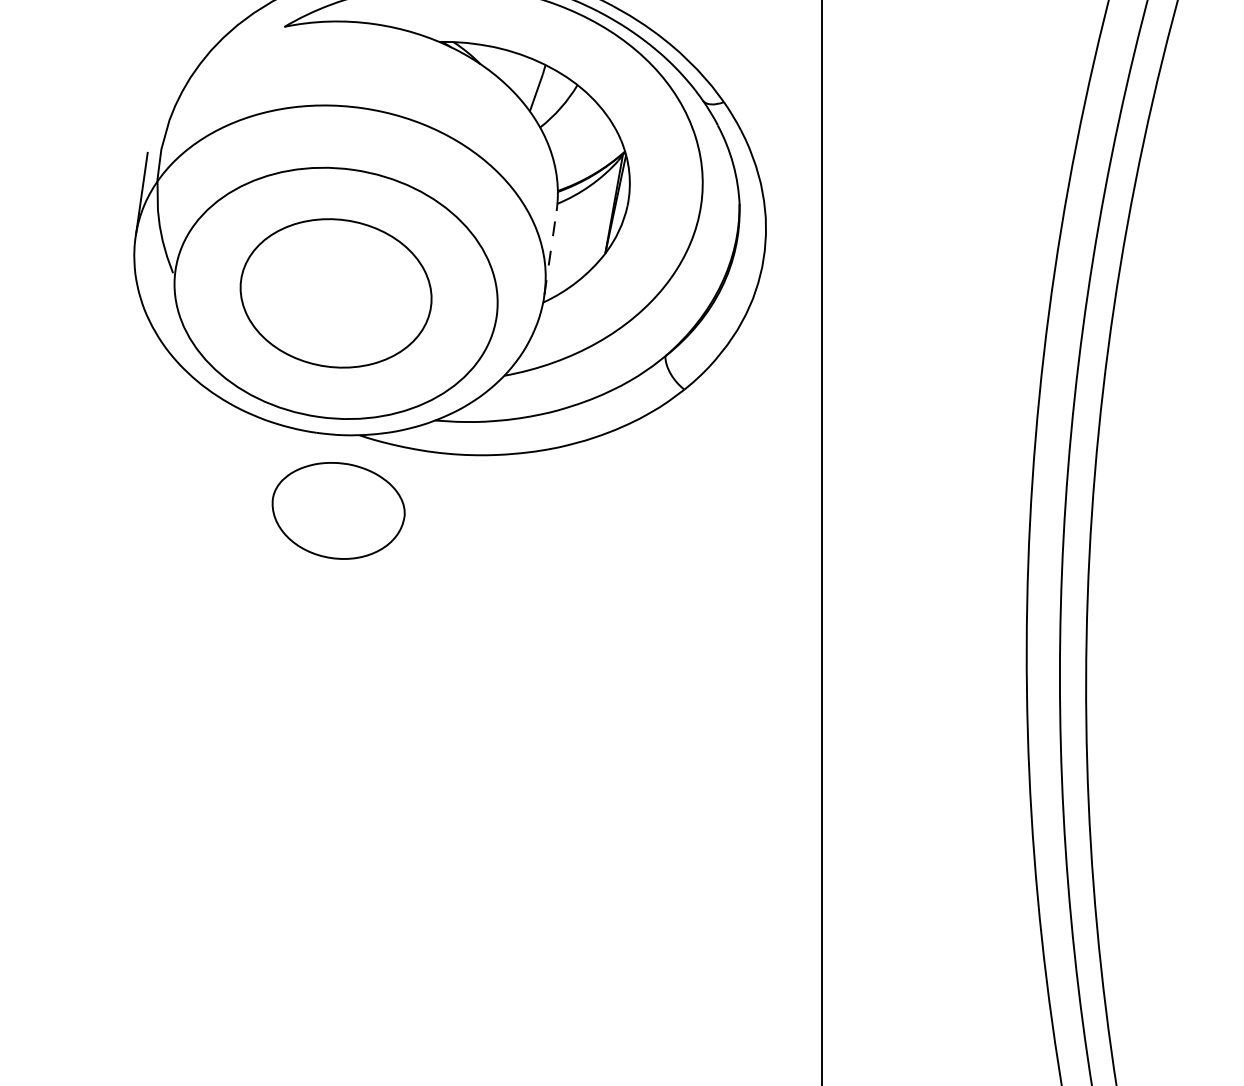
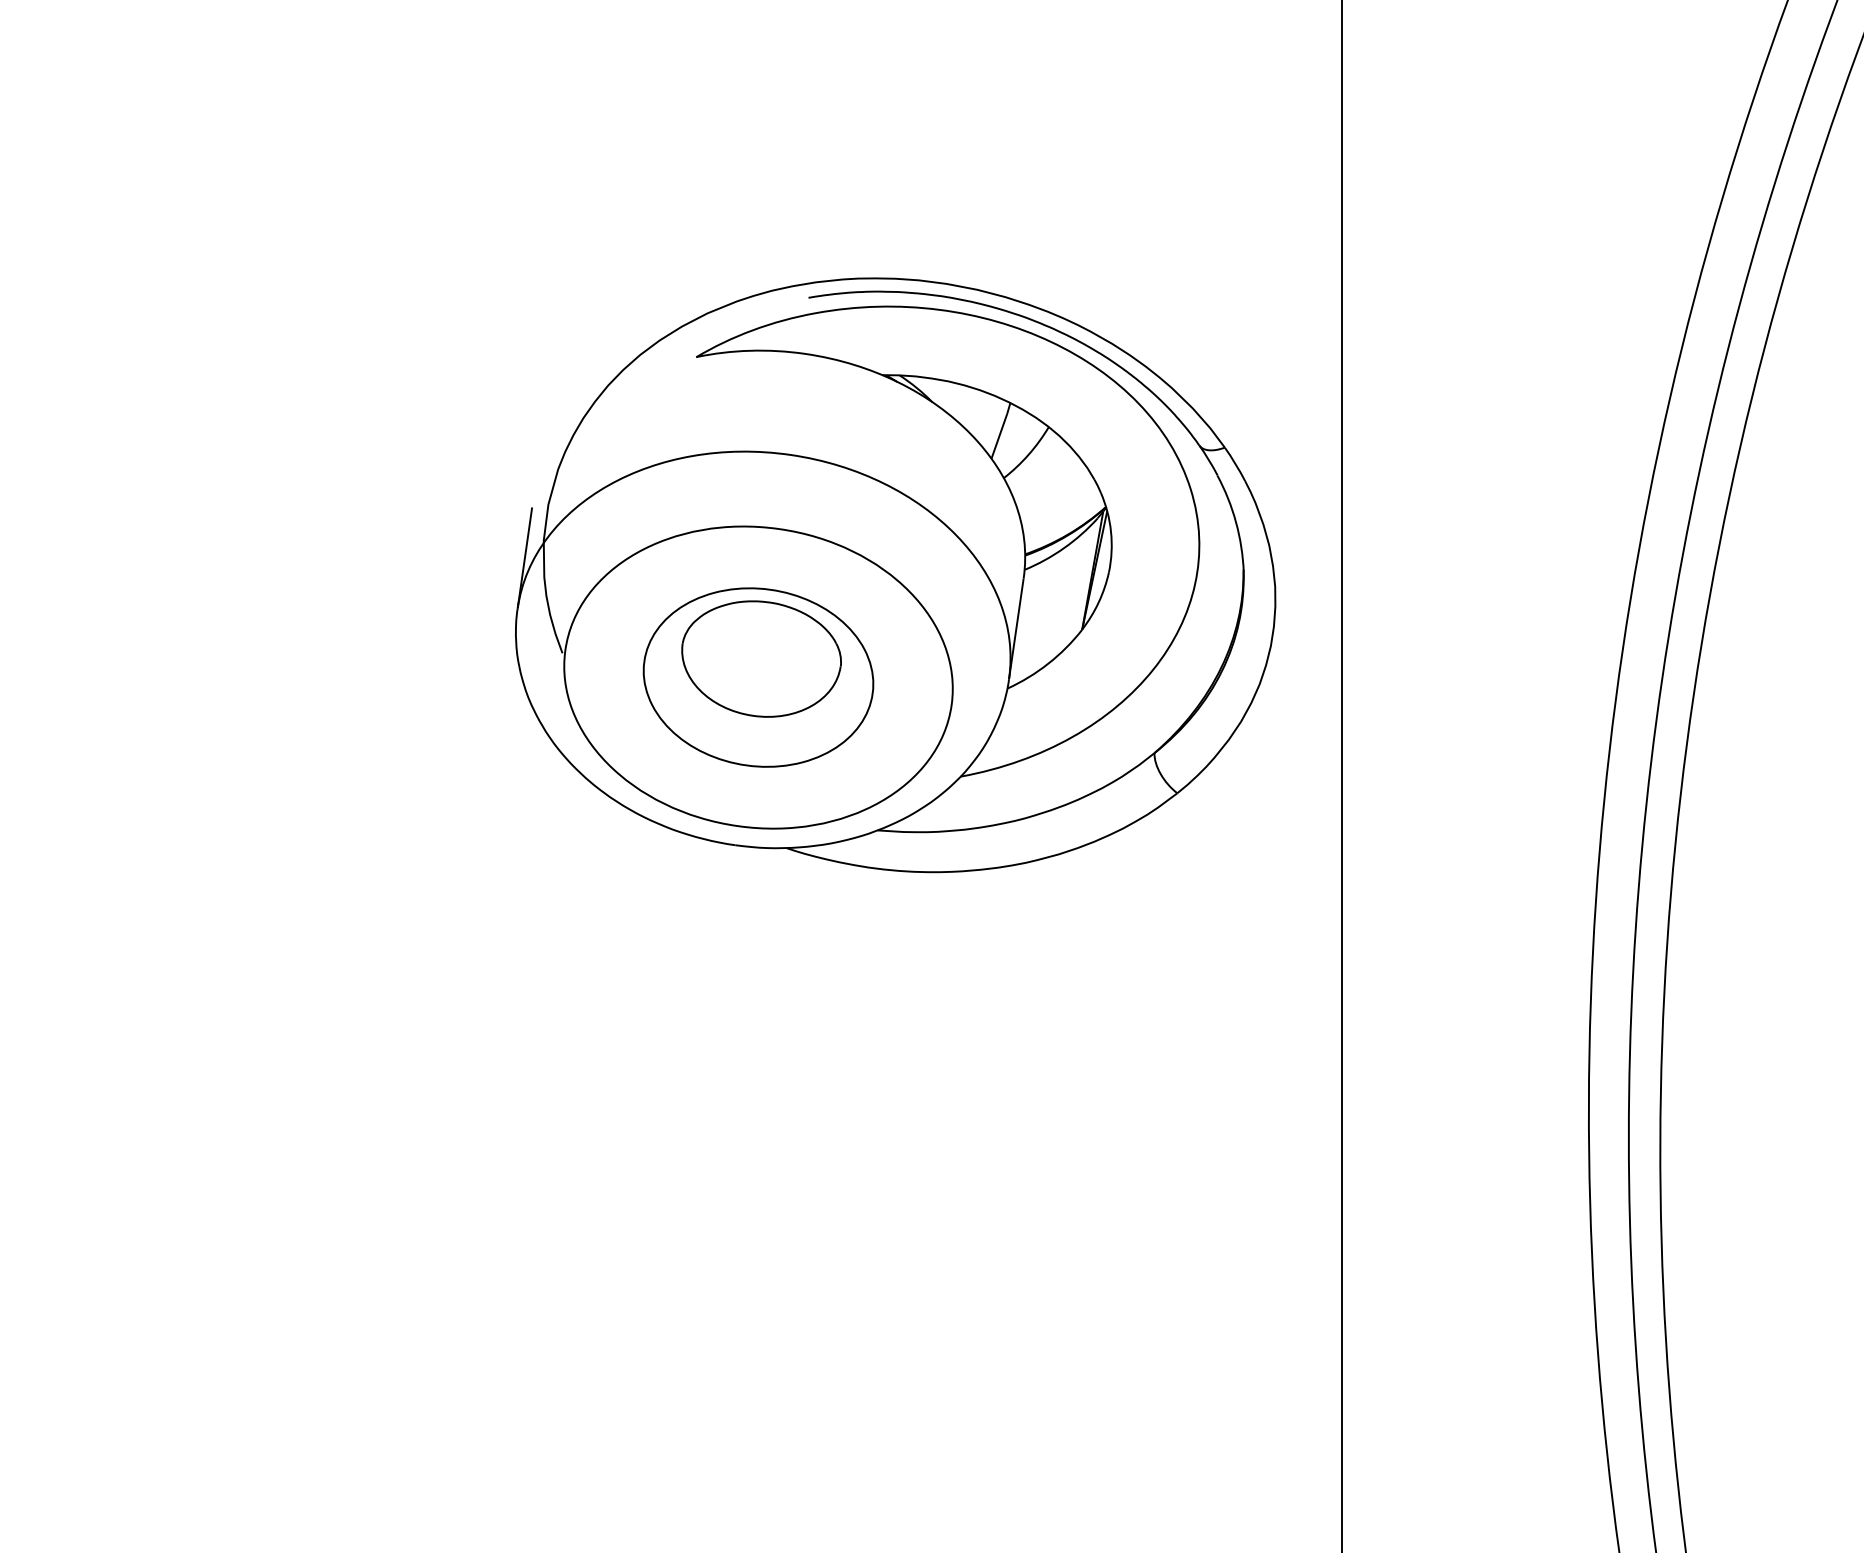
line: (550, 252) -> (1016, 628), dashed -> solid
part: (338, 510) -> (761, 658), moved

